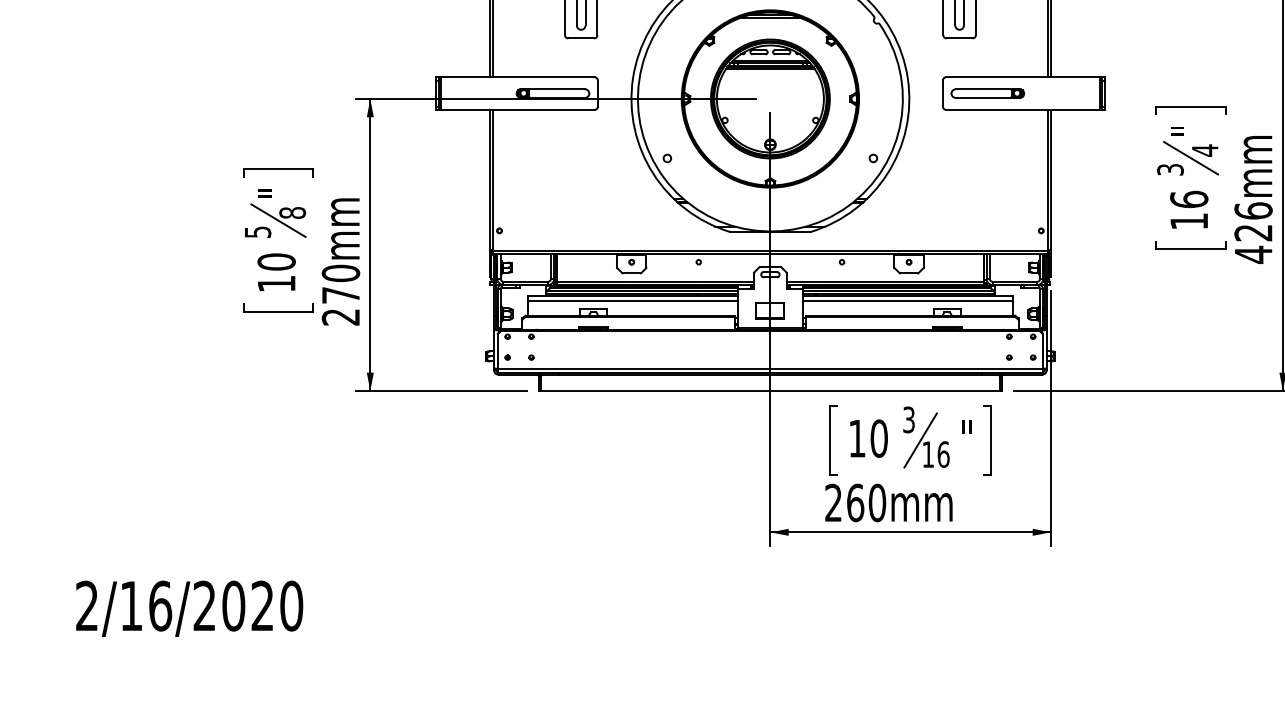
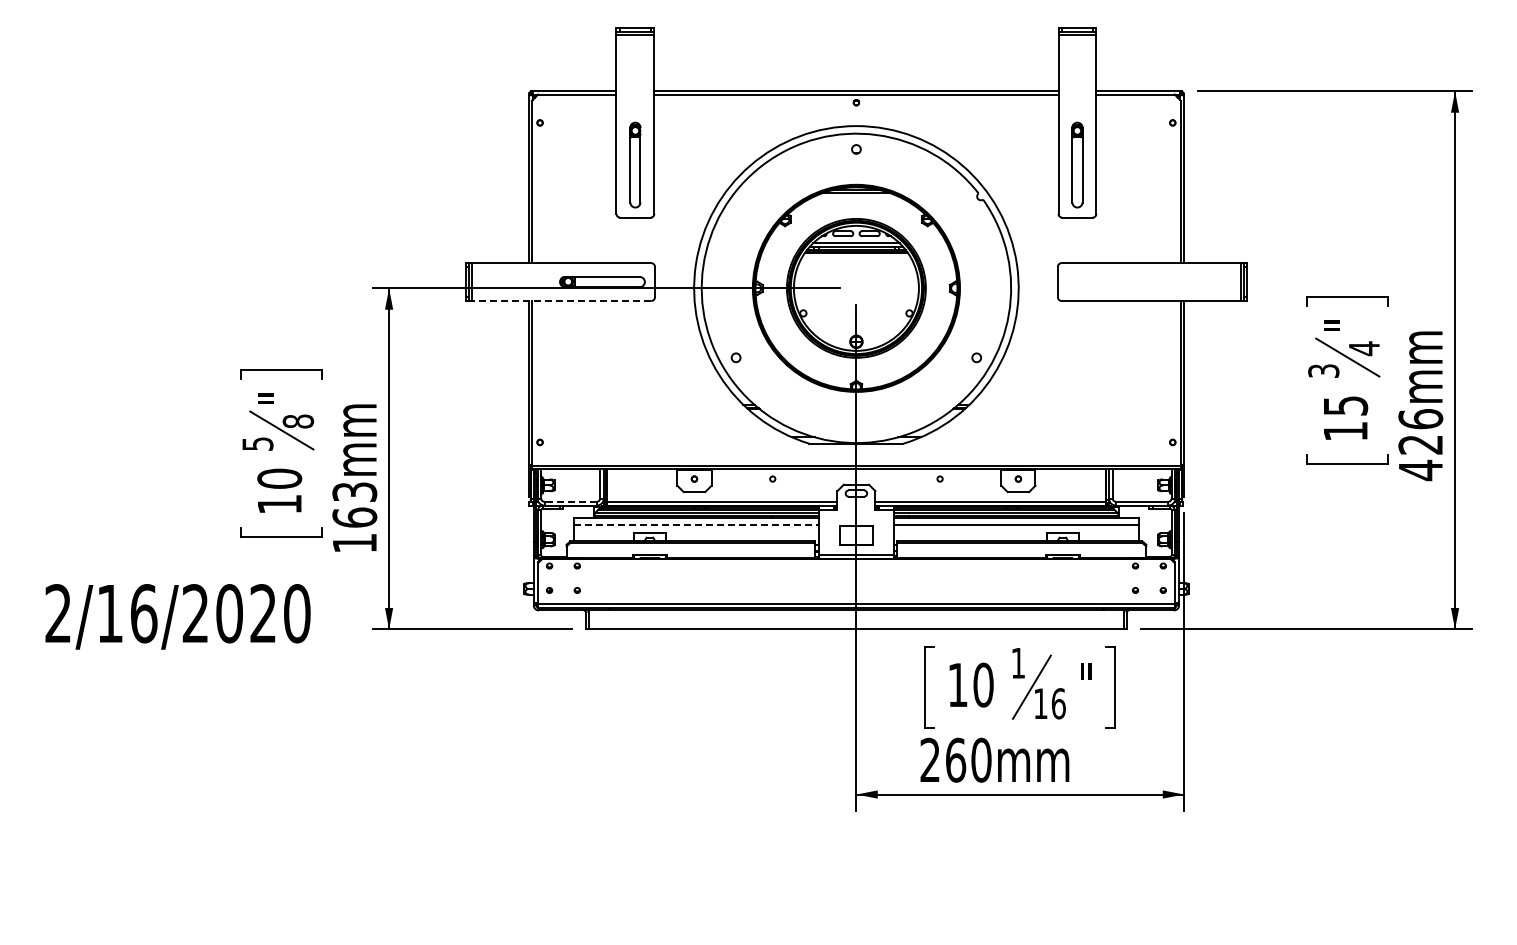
part: (987, 93) -> (1110, 282), removed
line: (517, 110) -> (561, 301), solid -> dashed
text: (1189, 199) -> (1345, 405), 16 -> 15
line: (525, 281) -> (570, 501), solid -> dashed
text: (340, 295) -> (354, 517), 270mm -> 163mm
line: (633, 301) -> (696, 524), solid -> dashed
text: (909, 419) -> (1018, 662), 3 -> 1
text: (189, 608) -> (177, 616), moved

